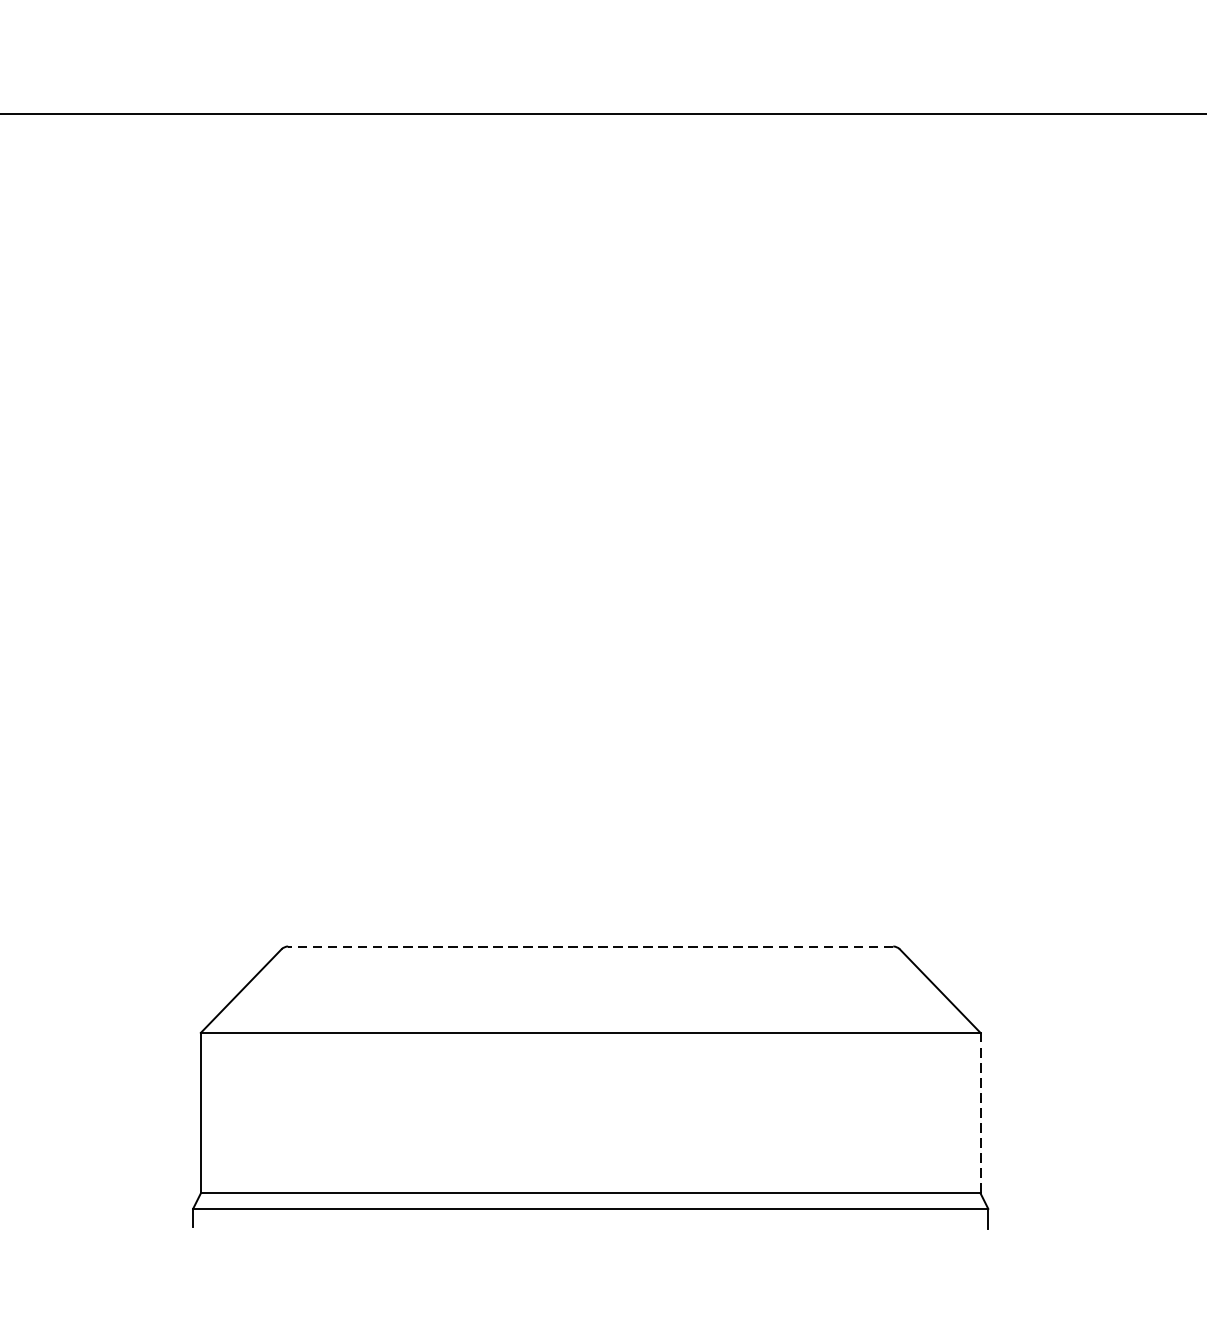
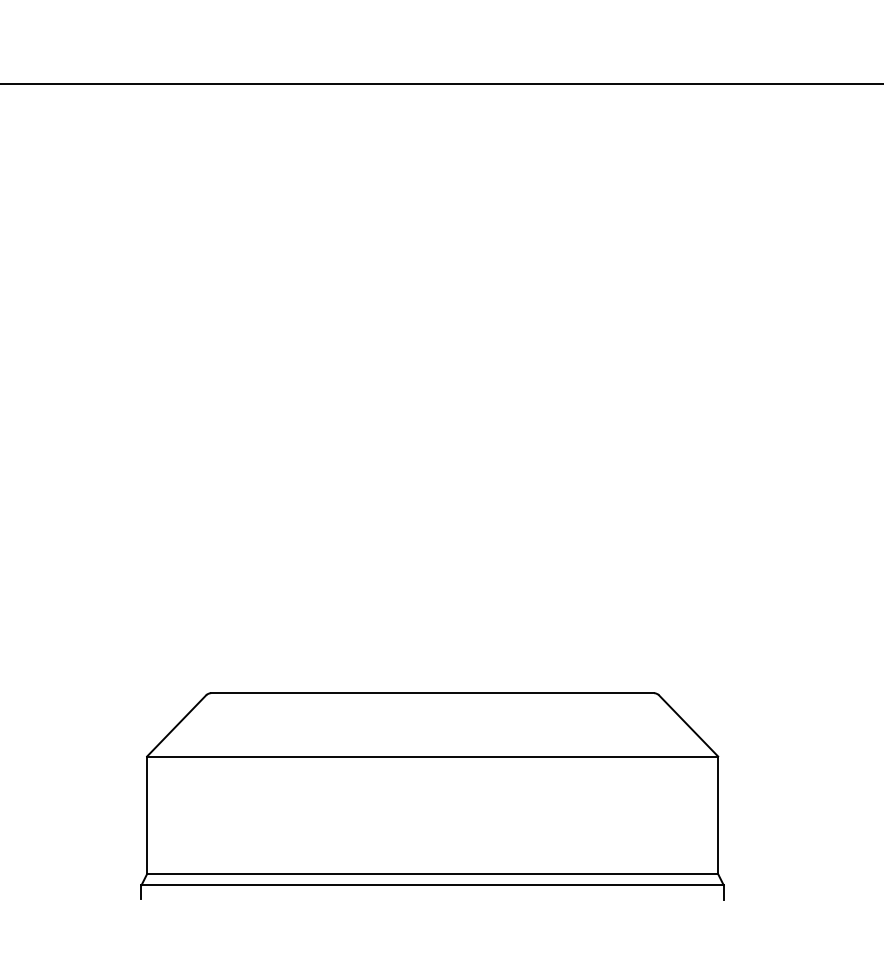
line: (590, 946) -> (432, 693), dashed -> solid
line: (981, 1113) -> (718, 815), dashed -> solid

